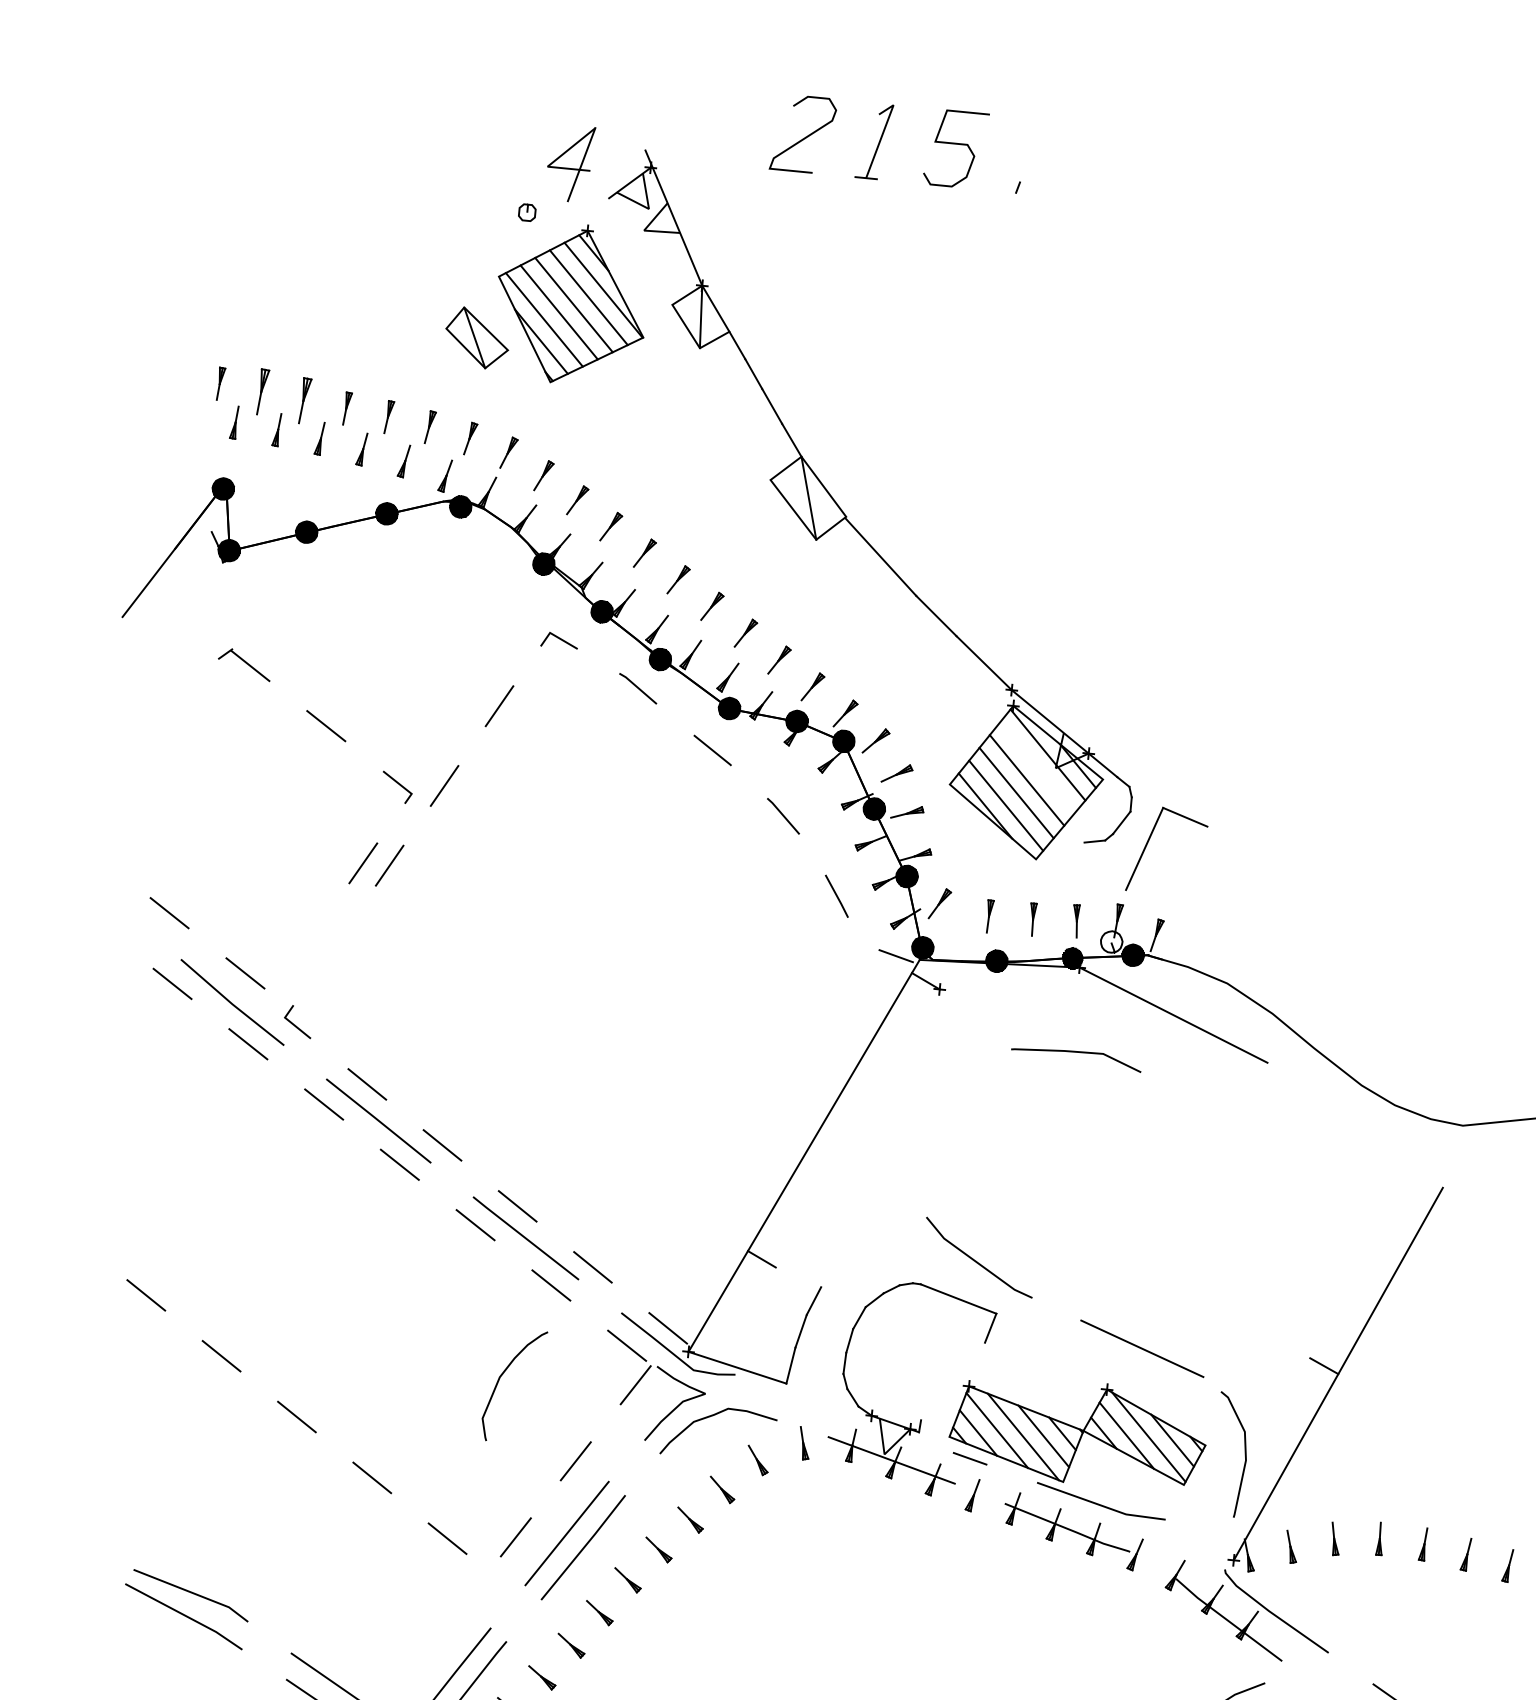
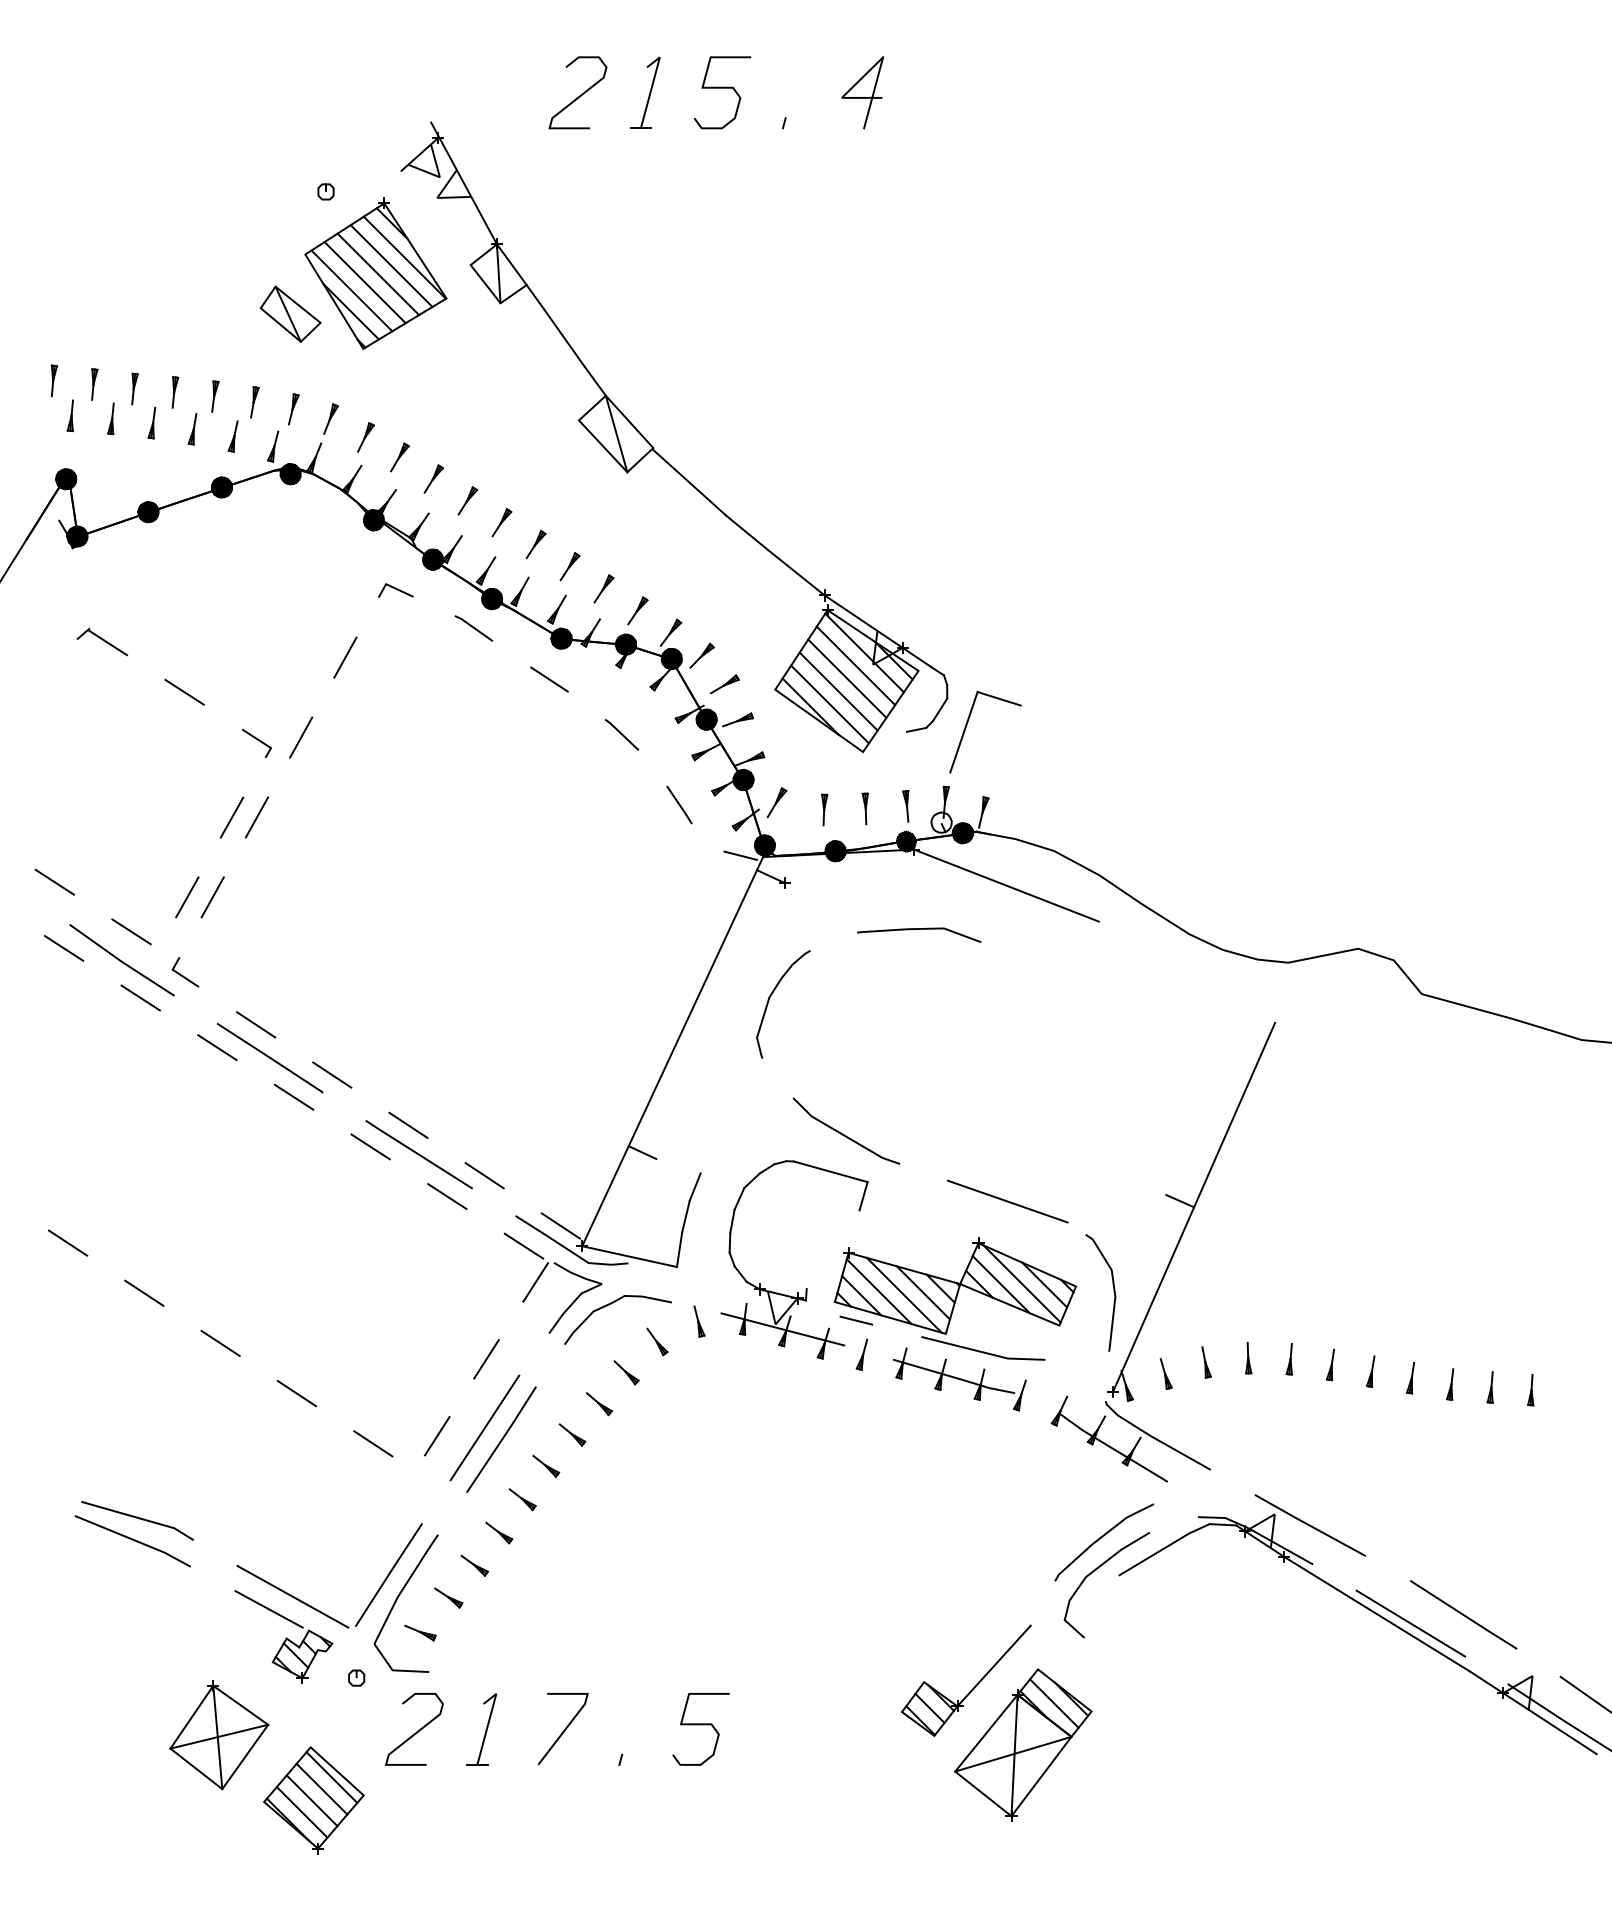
part: (569, 163) -> (862, 92), moved
part: (263, 391) -> (94, 384), size x0.71
part: (304, 400) -> (134, 388), size x0.71
line: (1037, 767) -> (855, 665), added
line: (308, 942) -> (187, 897), added
line: (334, 945) -> (212, 897), added
curve: (499, 1381) -> (769, 1001), moved

